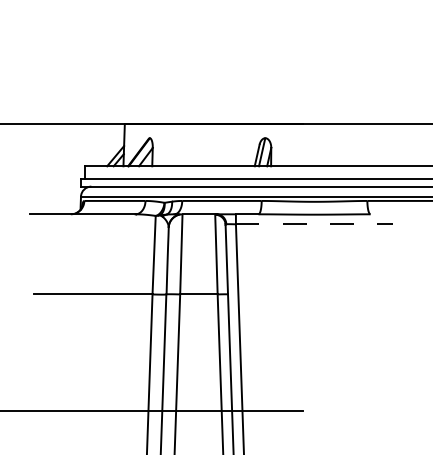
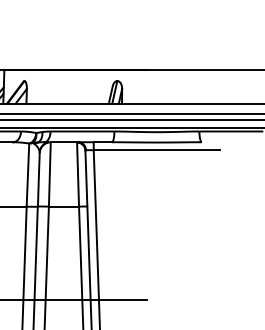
line: (314, 224) -> (156, 150), dashed -> solid

